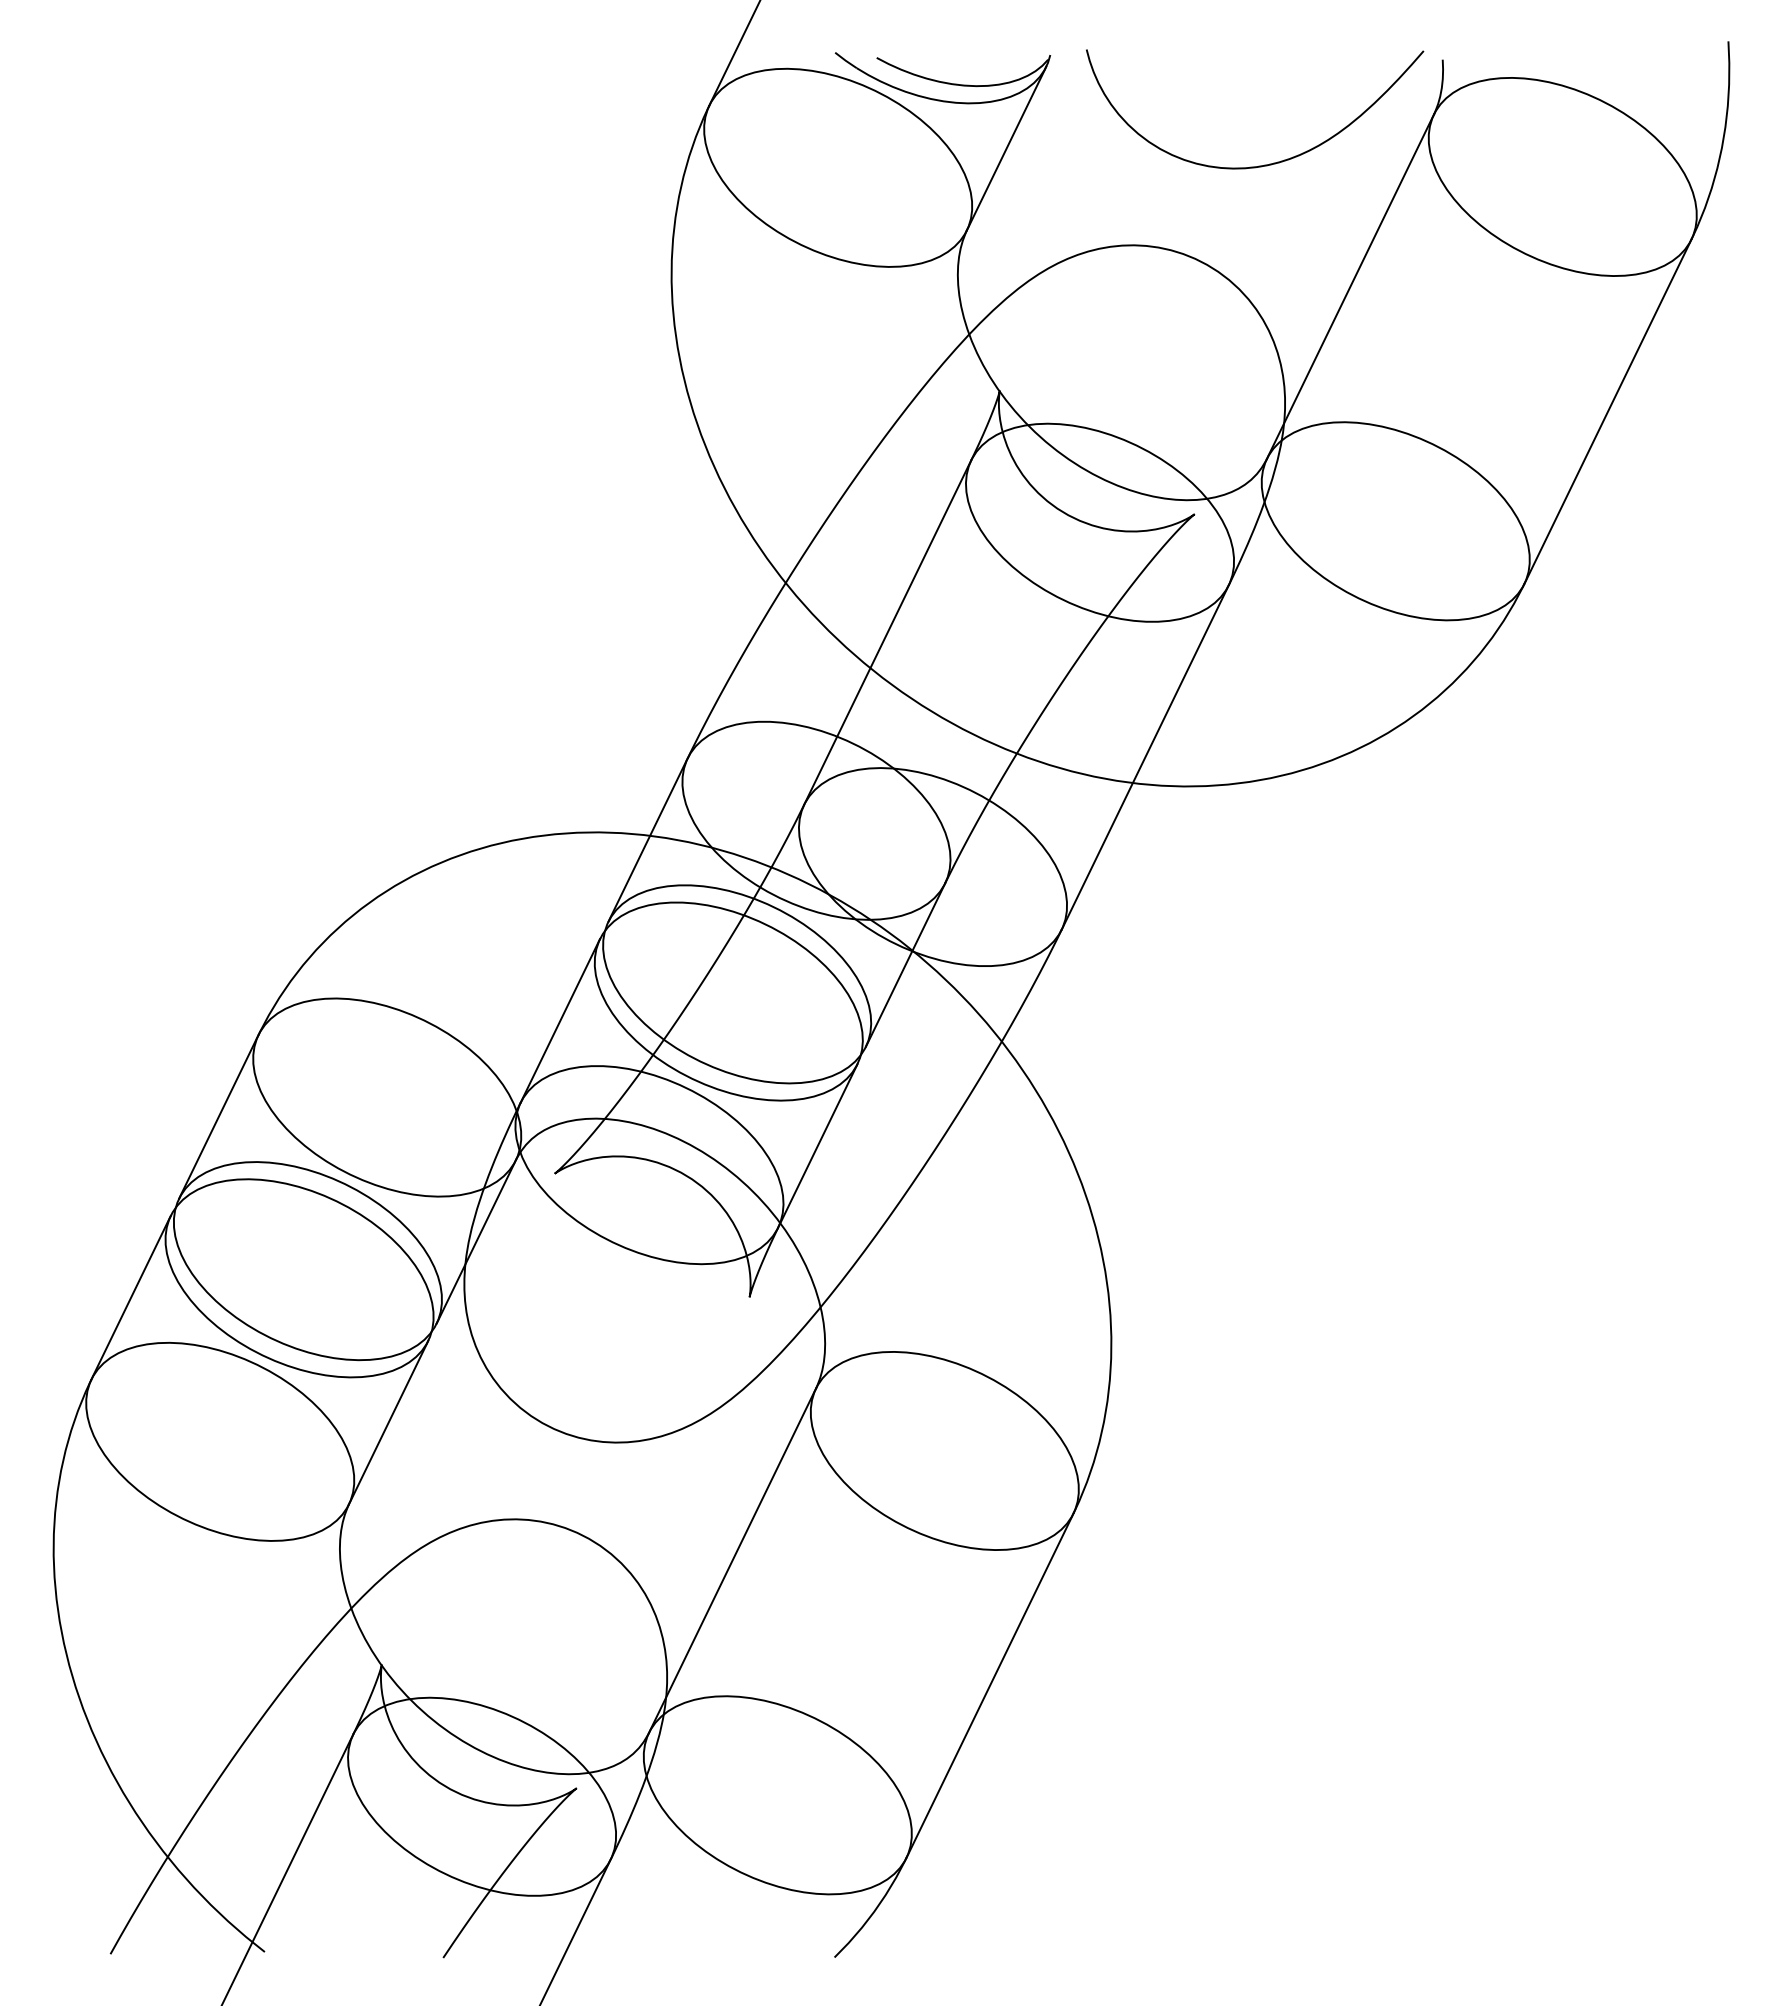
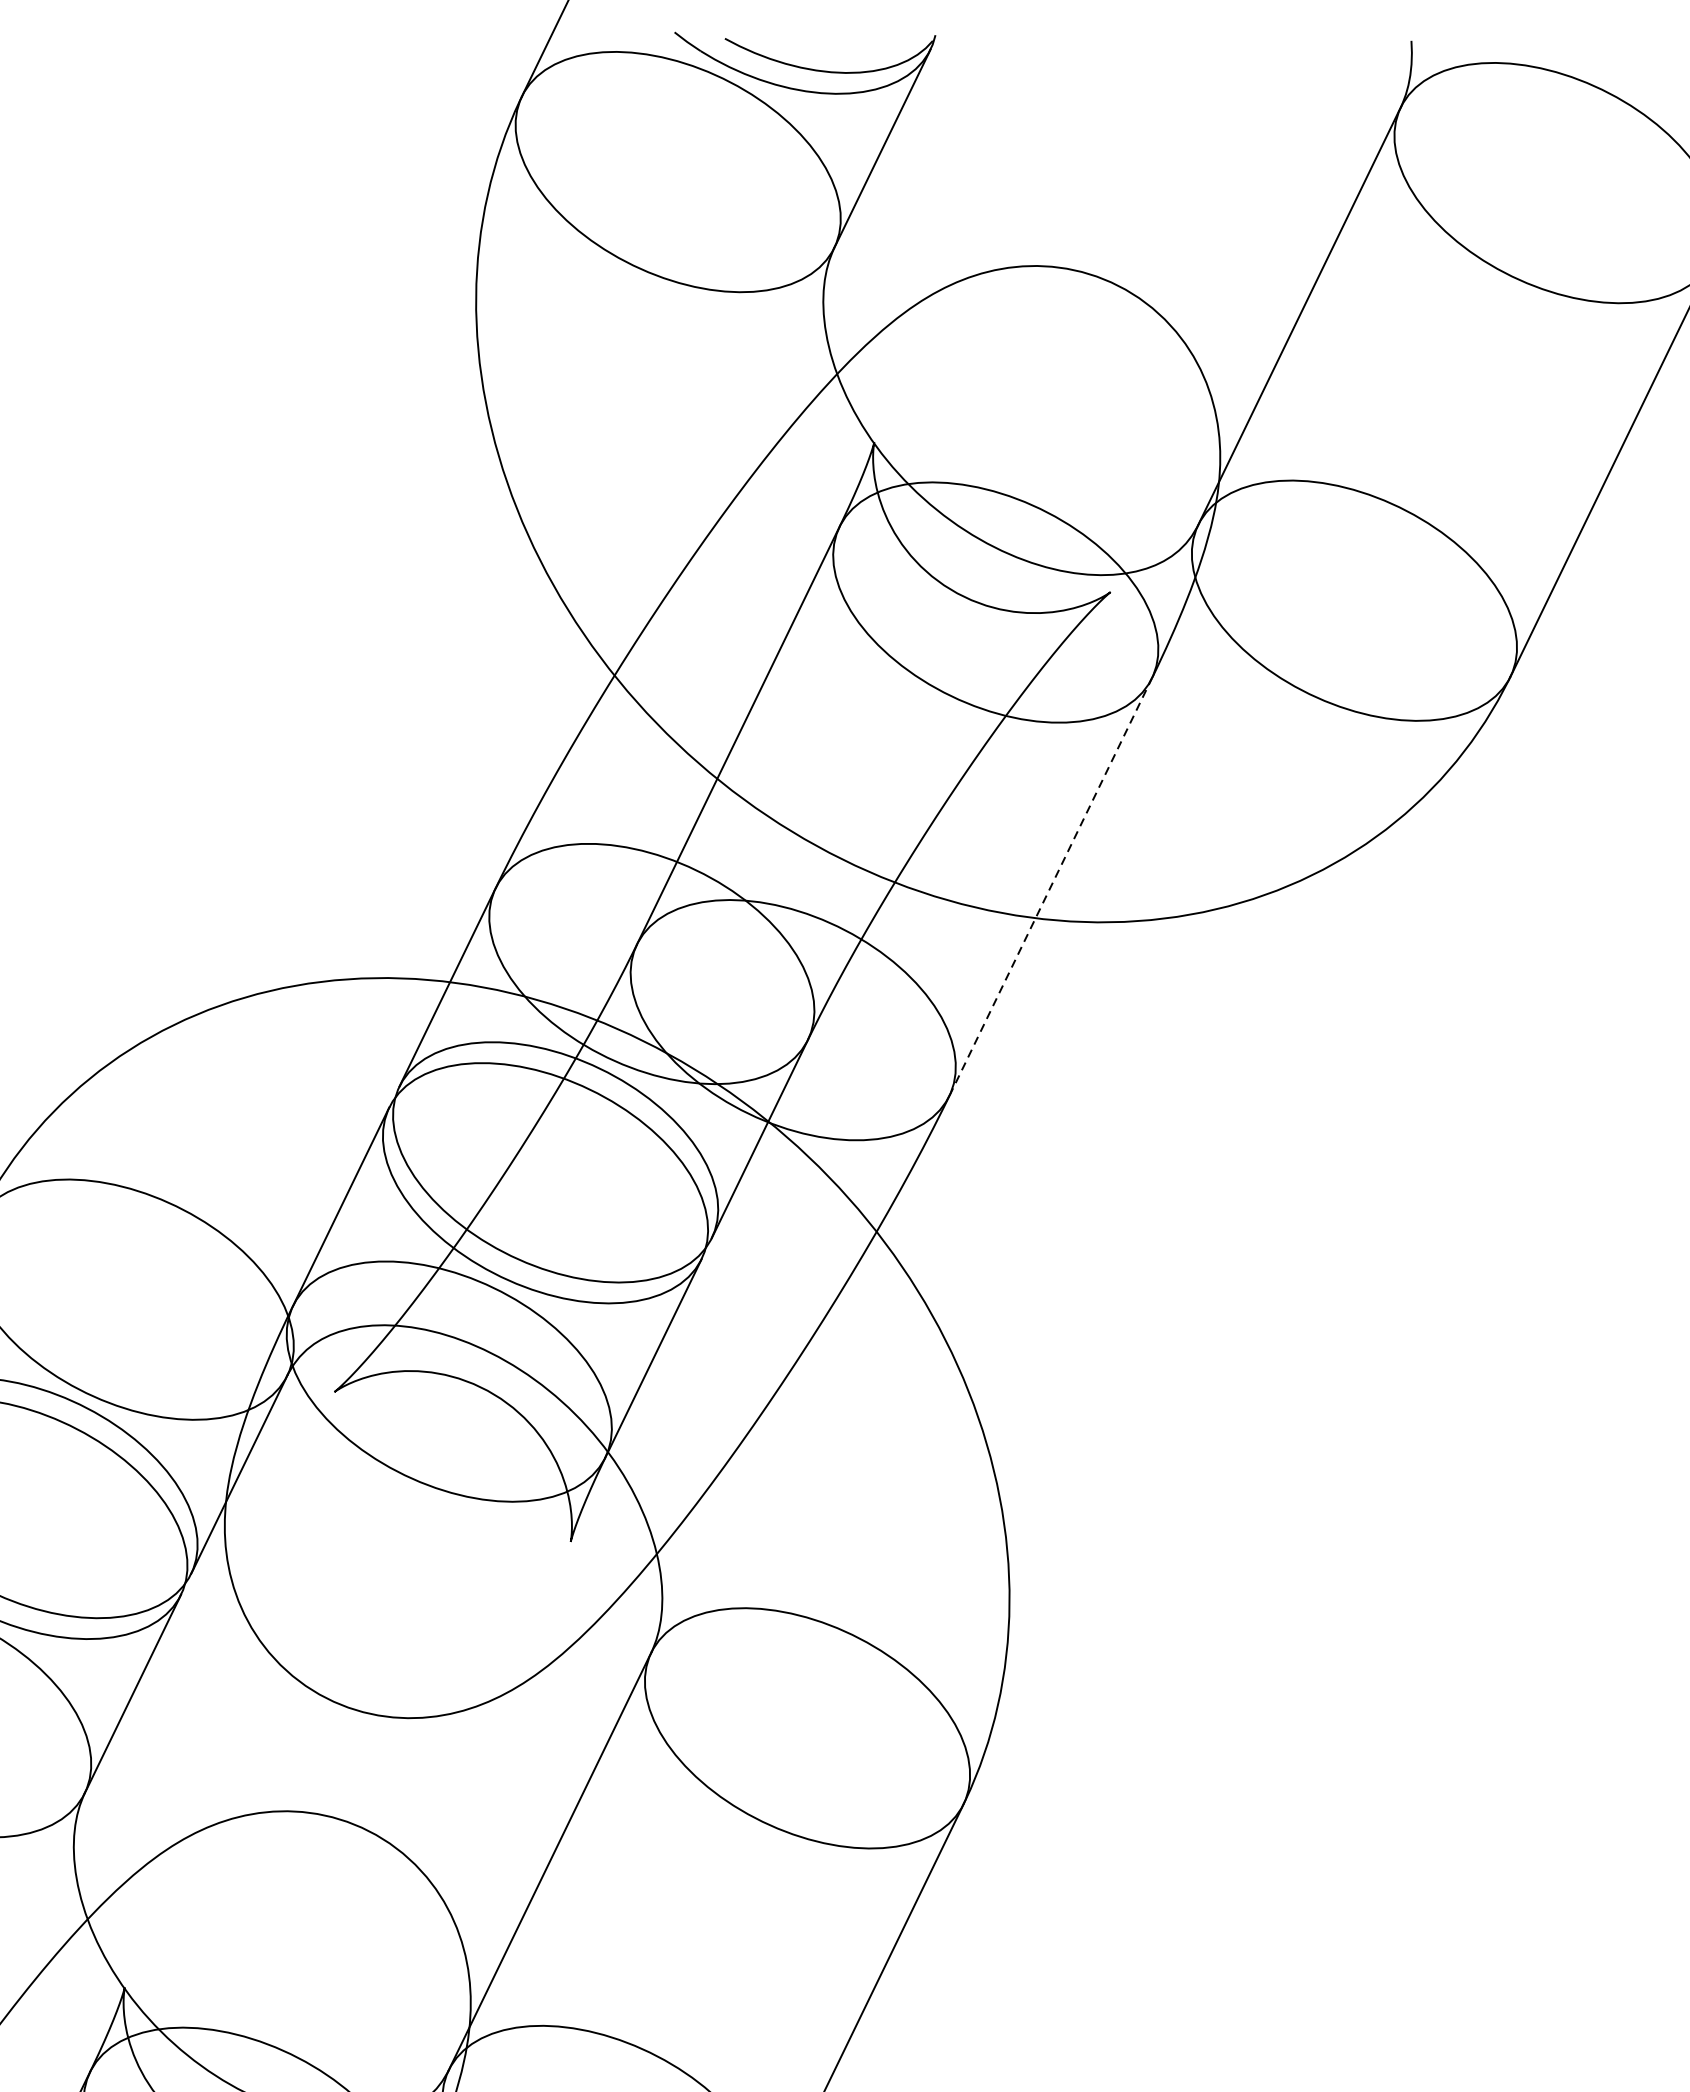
curve: (1264, 164) -> (1195, 167), removed
line: (1145, 756) -> (1050, 886), solid -> dashed

